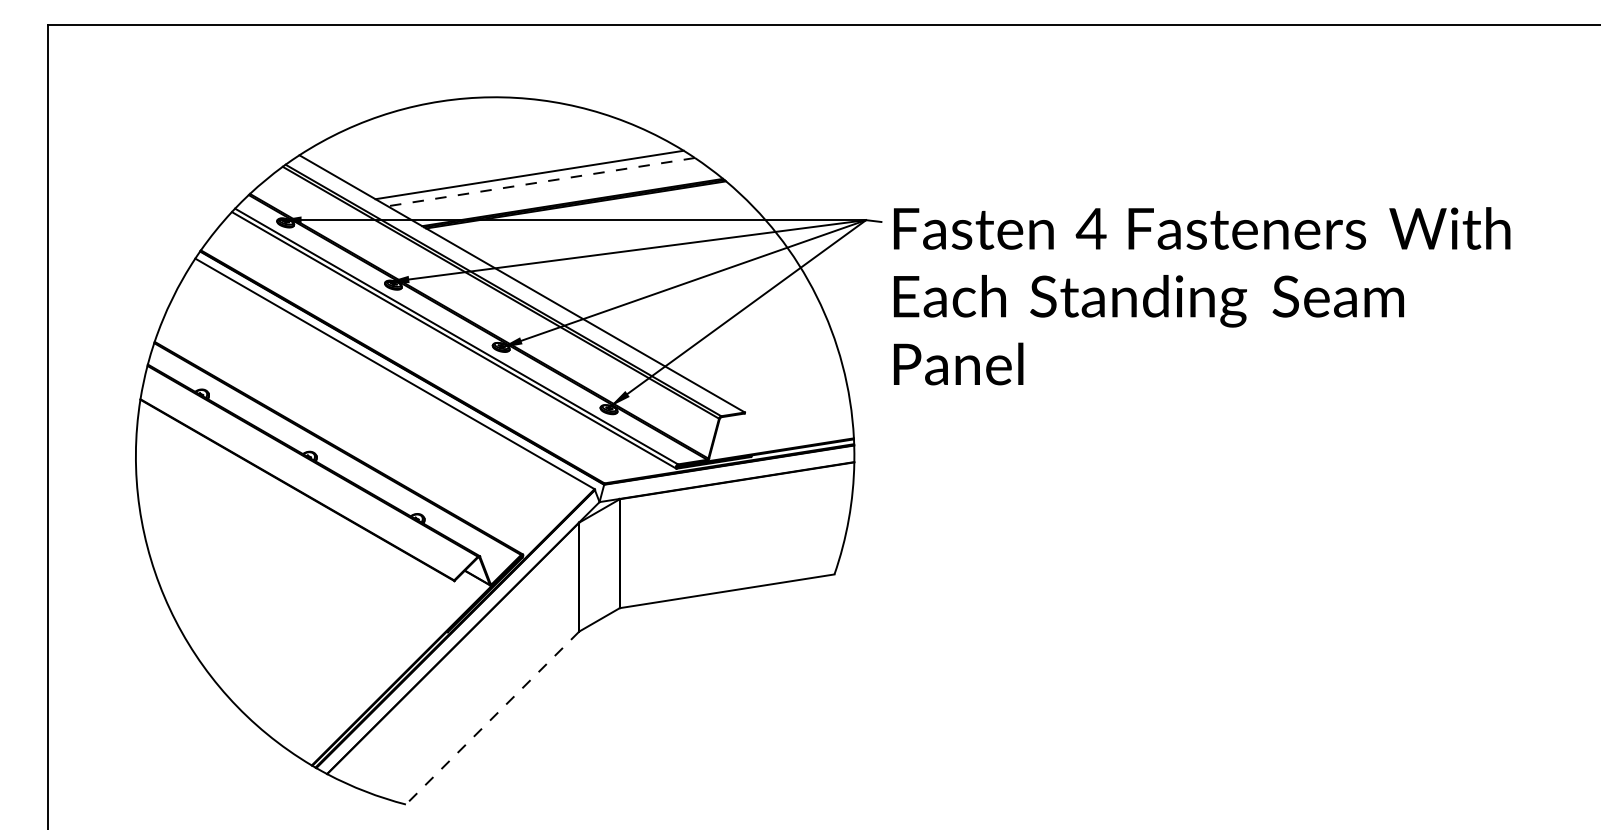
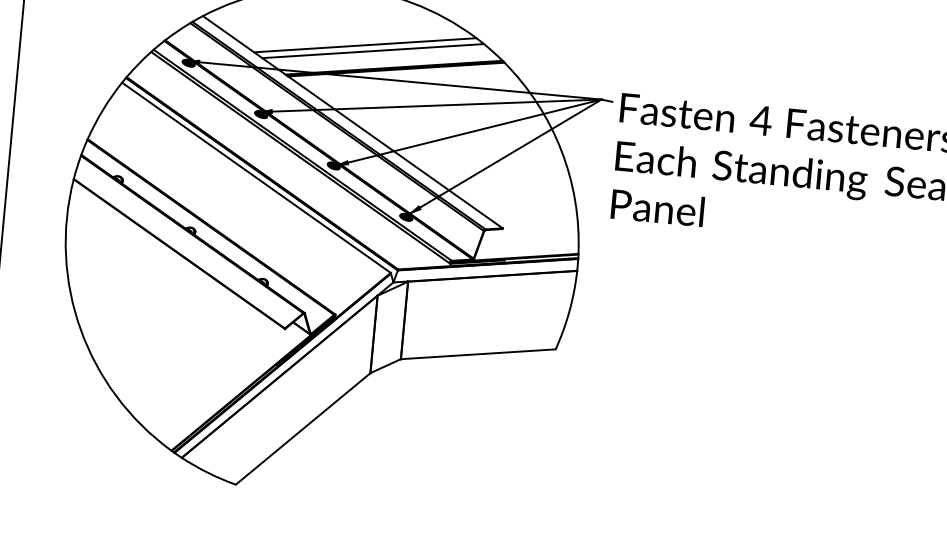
line: (541, 182) -> (373, 51), dashed -> solid
line: (492, 718) -> (303, 429), dashed -> solid

